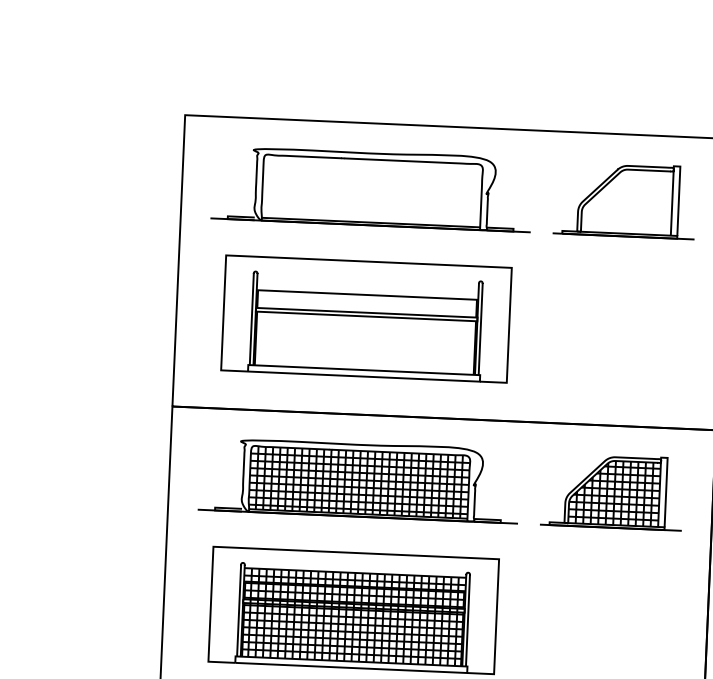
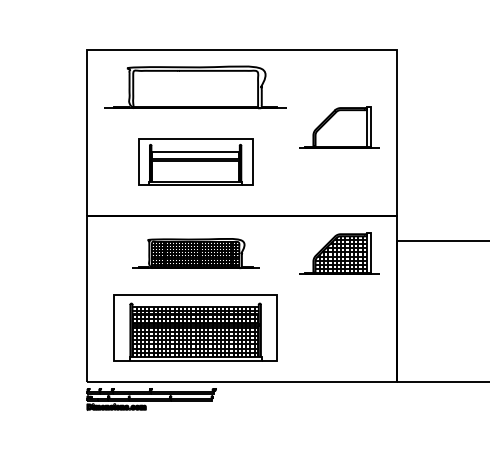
part: (624, 199) -> (339, 127), moved
part: (366, 318) -> (195, 161), size x0.7
part: (359, 479) -> (195, 253), size x0.7

